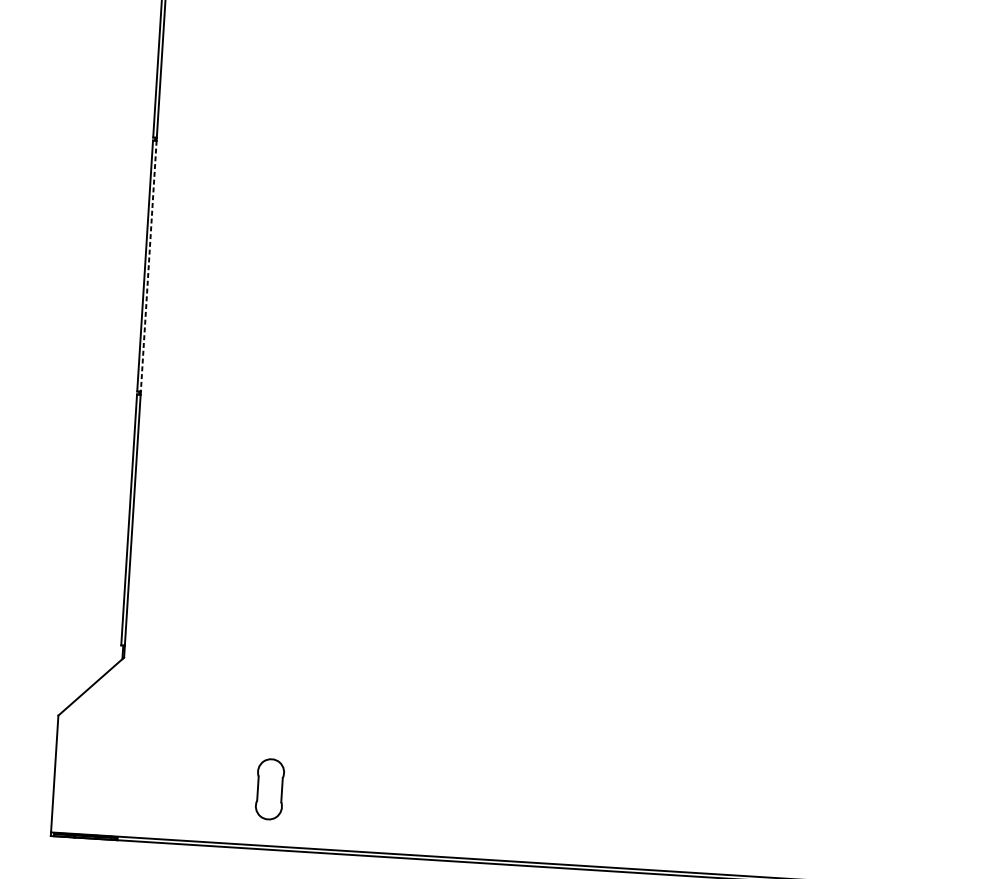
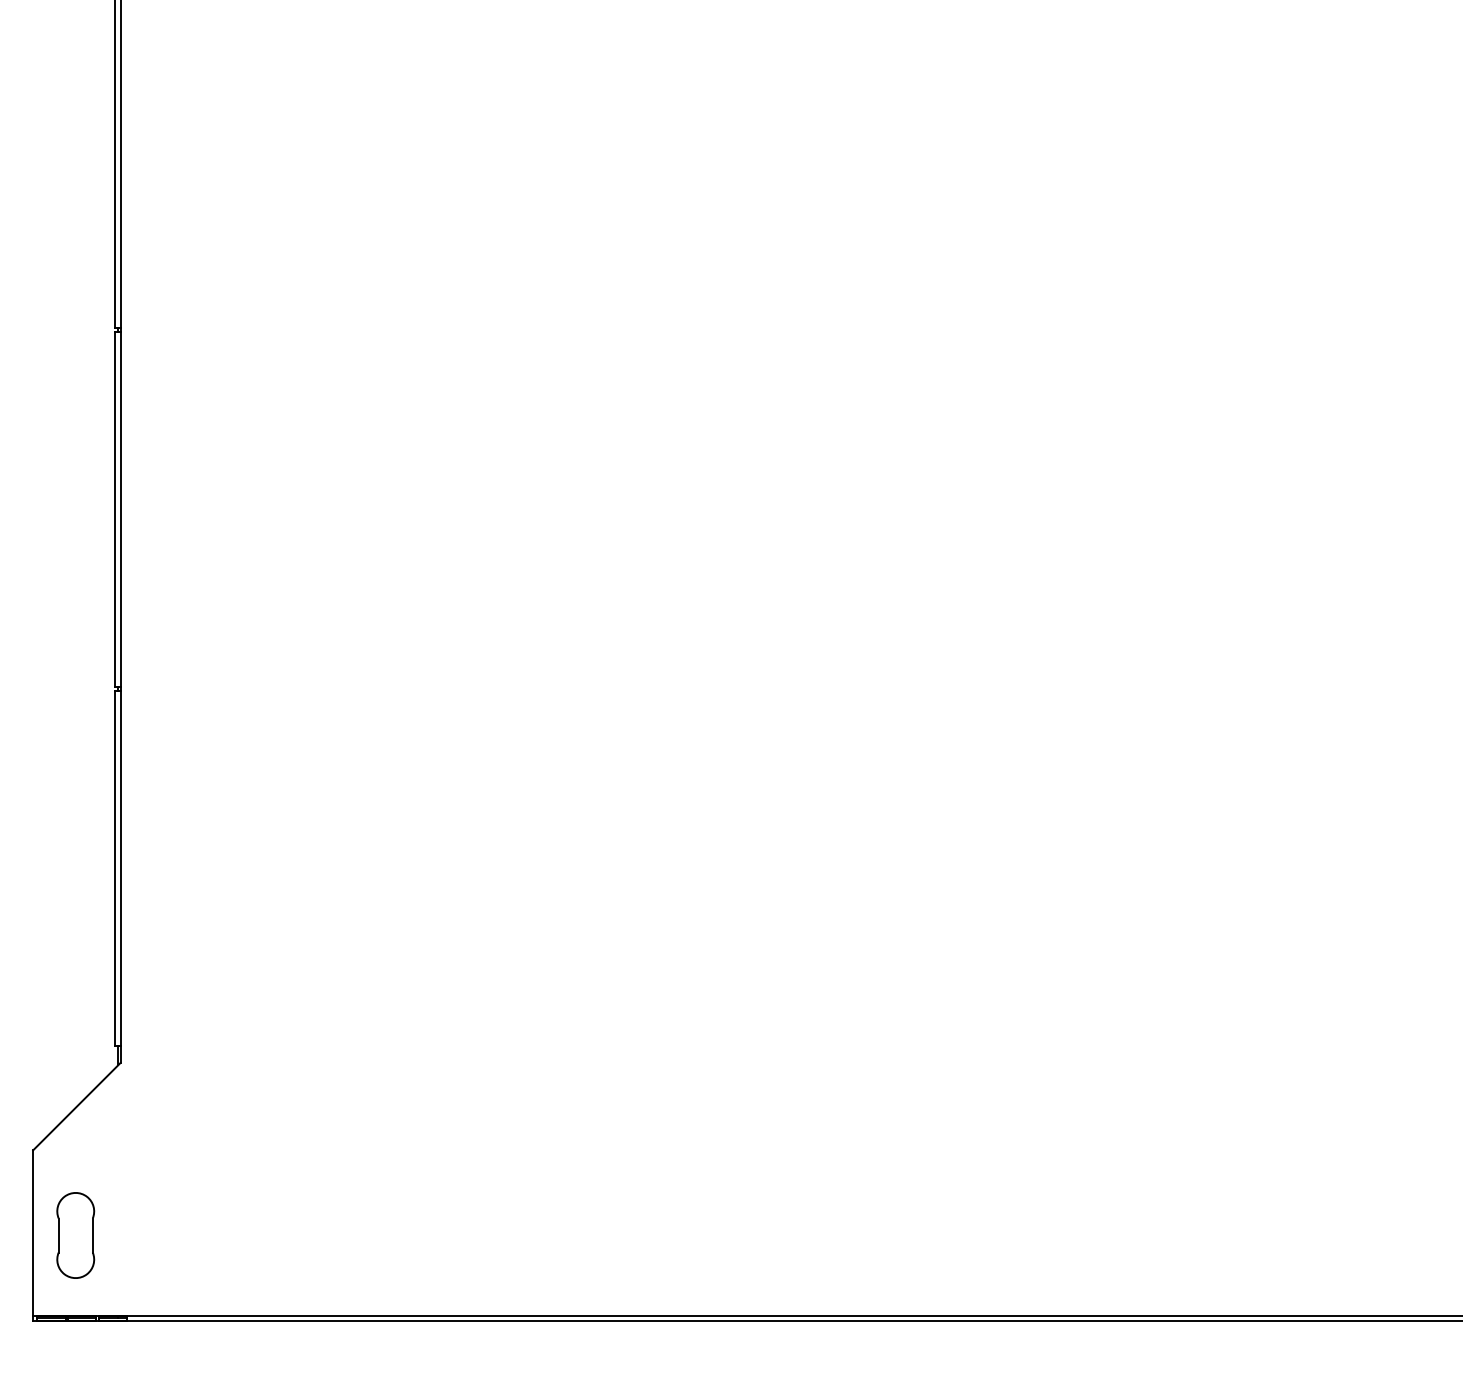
line: (148, 266) -> (120, 509), dashed -> solid
part: (269, 789) -> (75, 1235), moved

